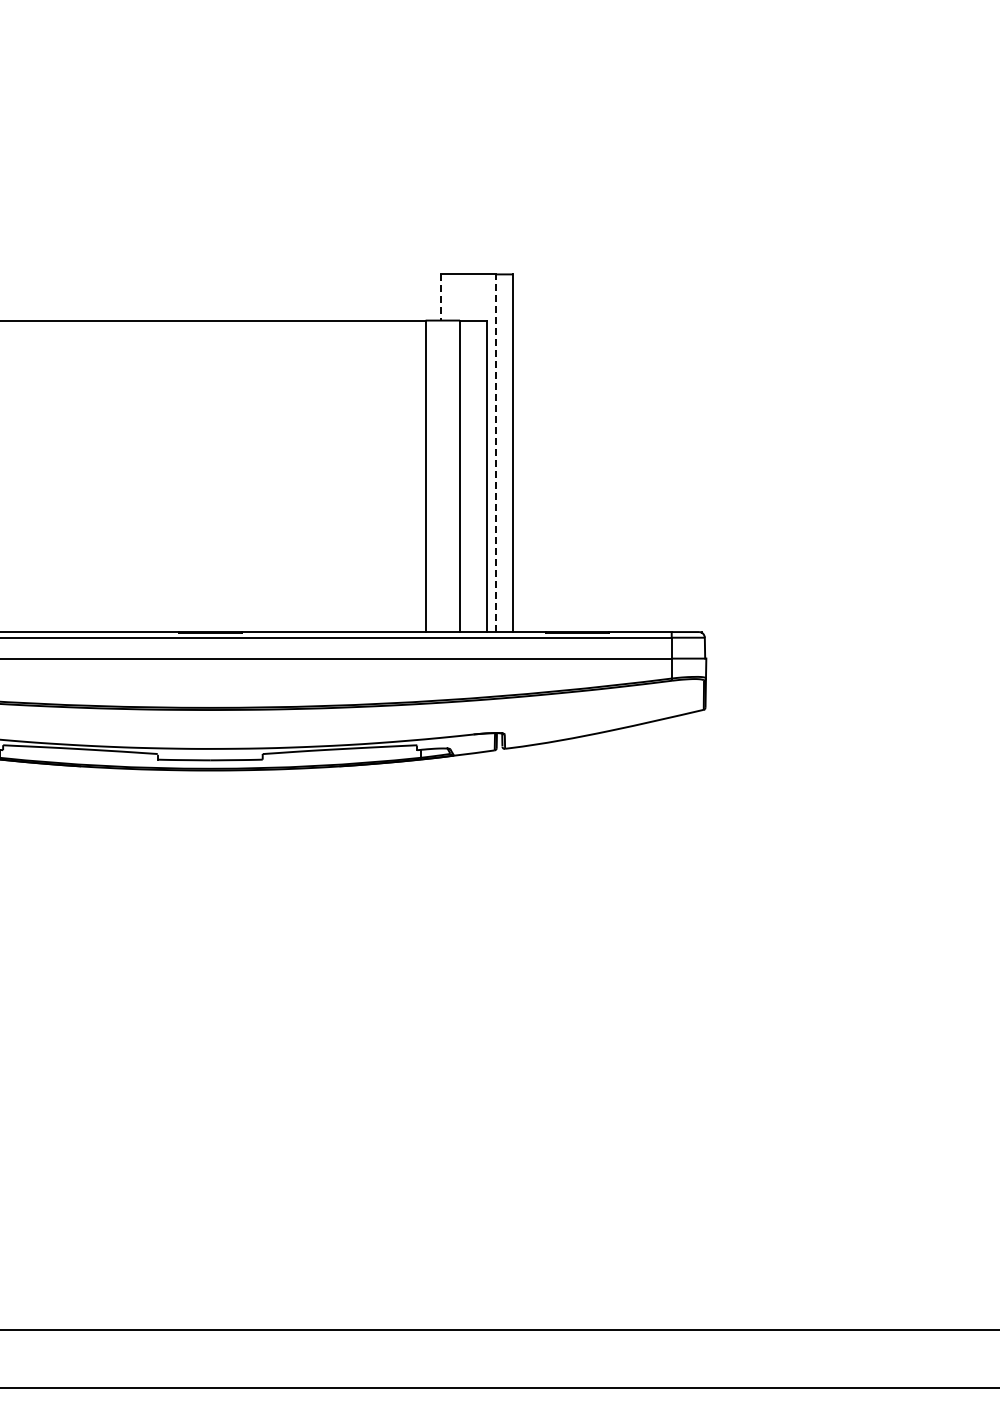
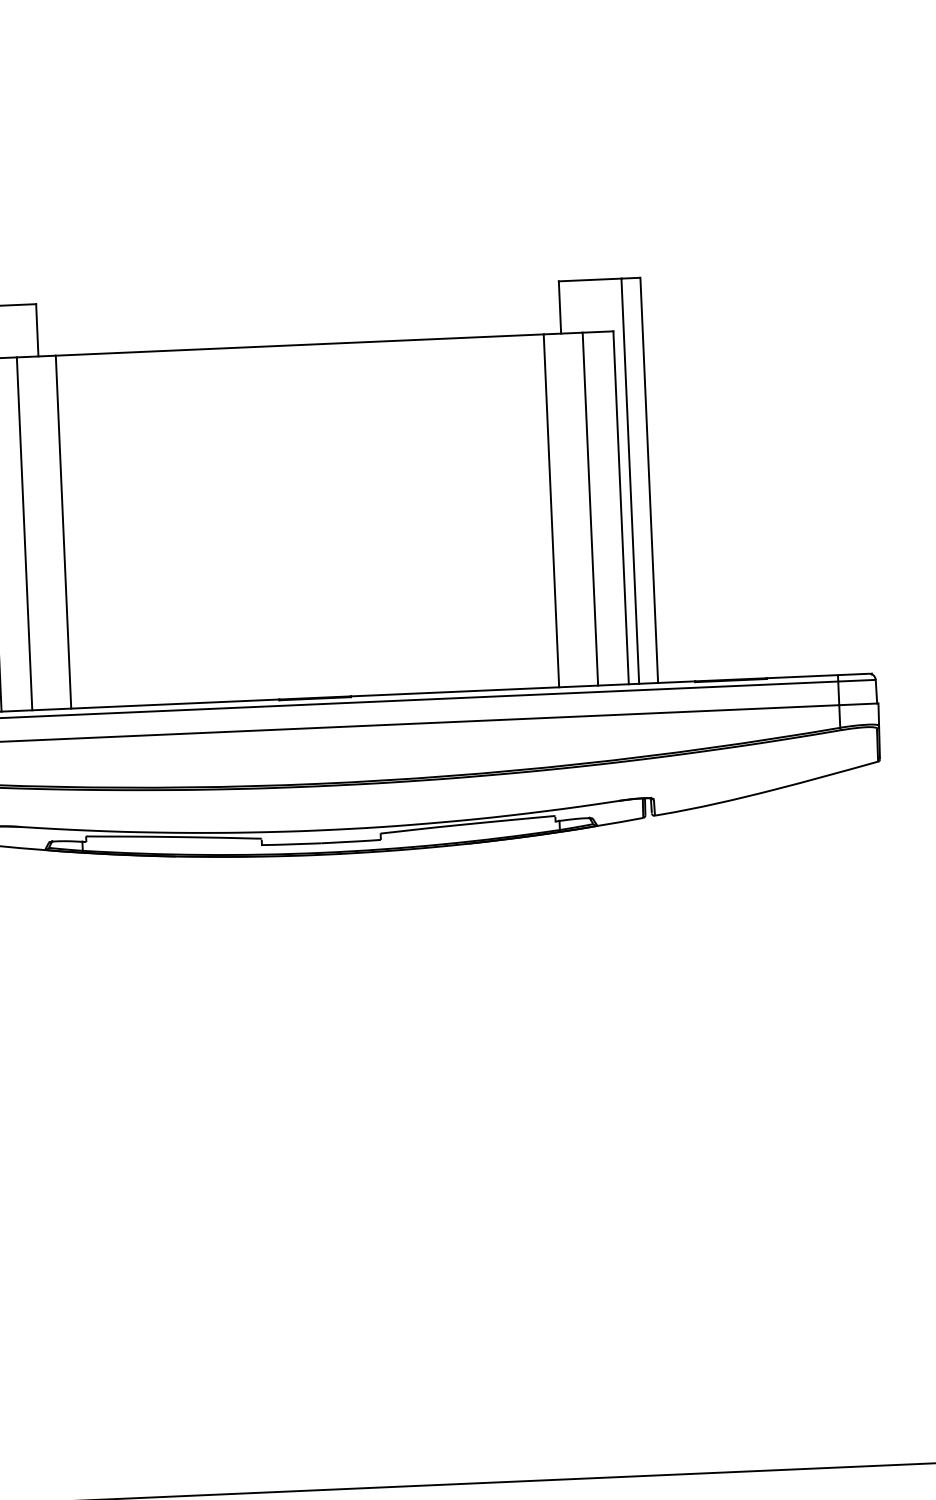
line: (440, 297) -> (559, 307), dashed -> solid
line: (496, 453) -> (630, 481), dashed -> solid

